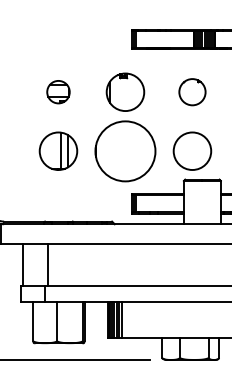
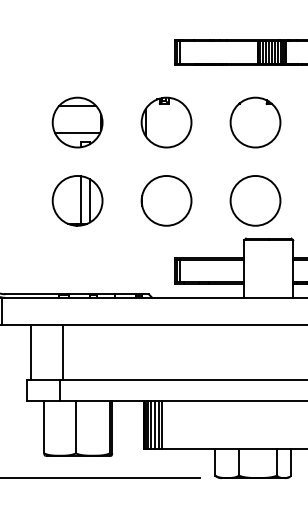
part: (58, 91) -> (77, 121), size x1.67
part: (192, 91) -> (255, 121), size x1.43
part: (125, 150) -> (166, 199), size x0.62

